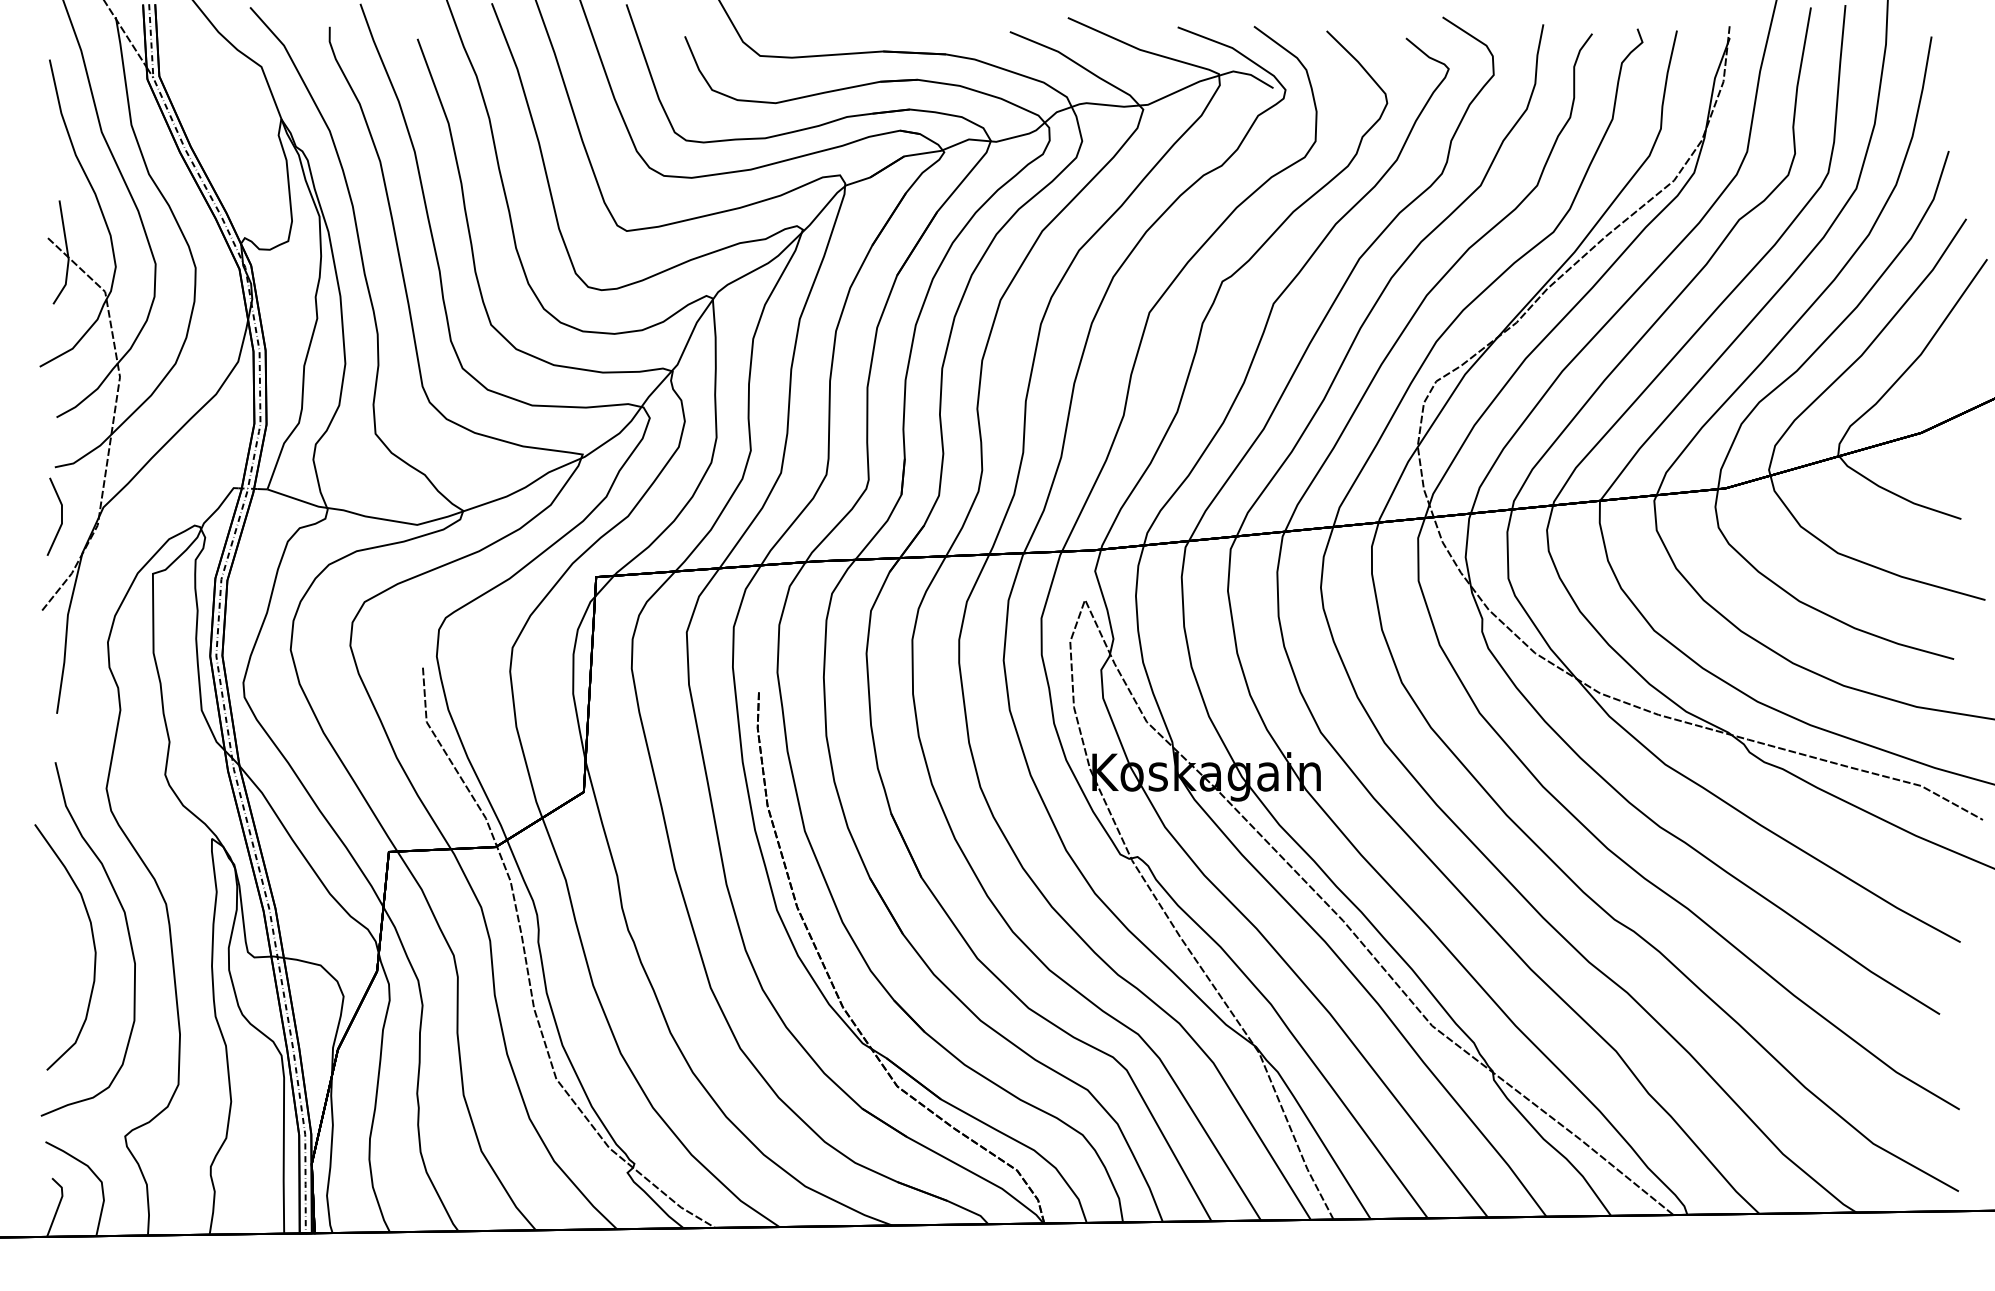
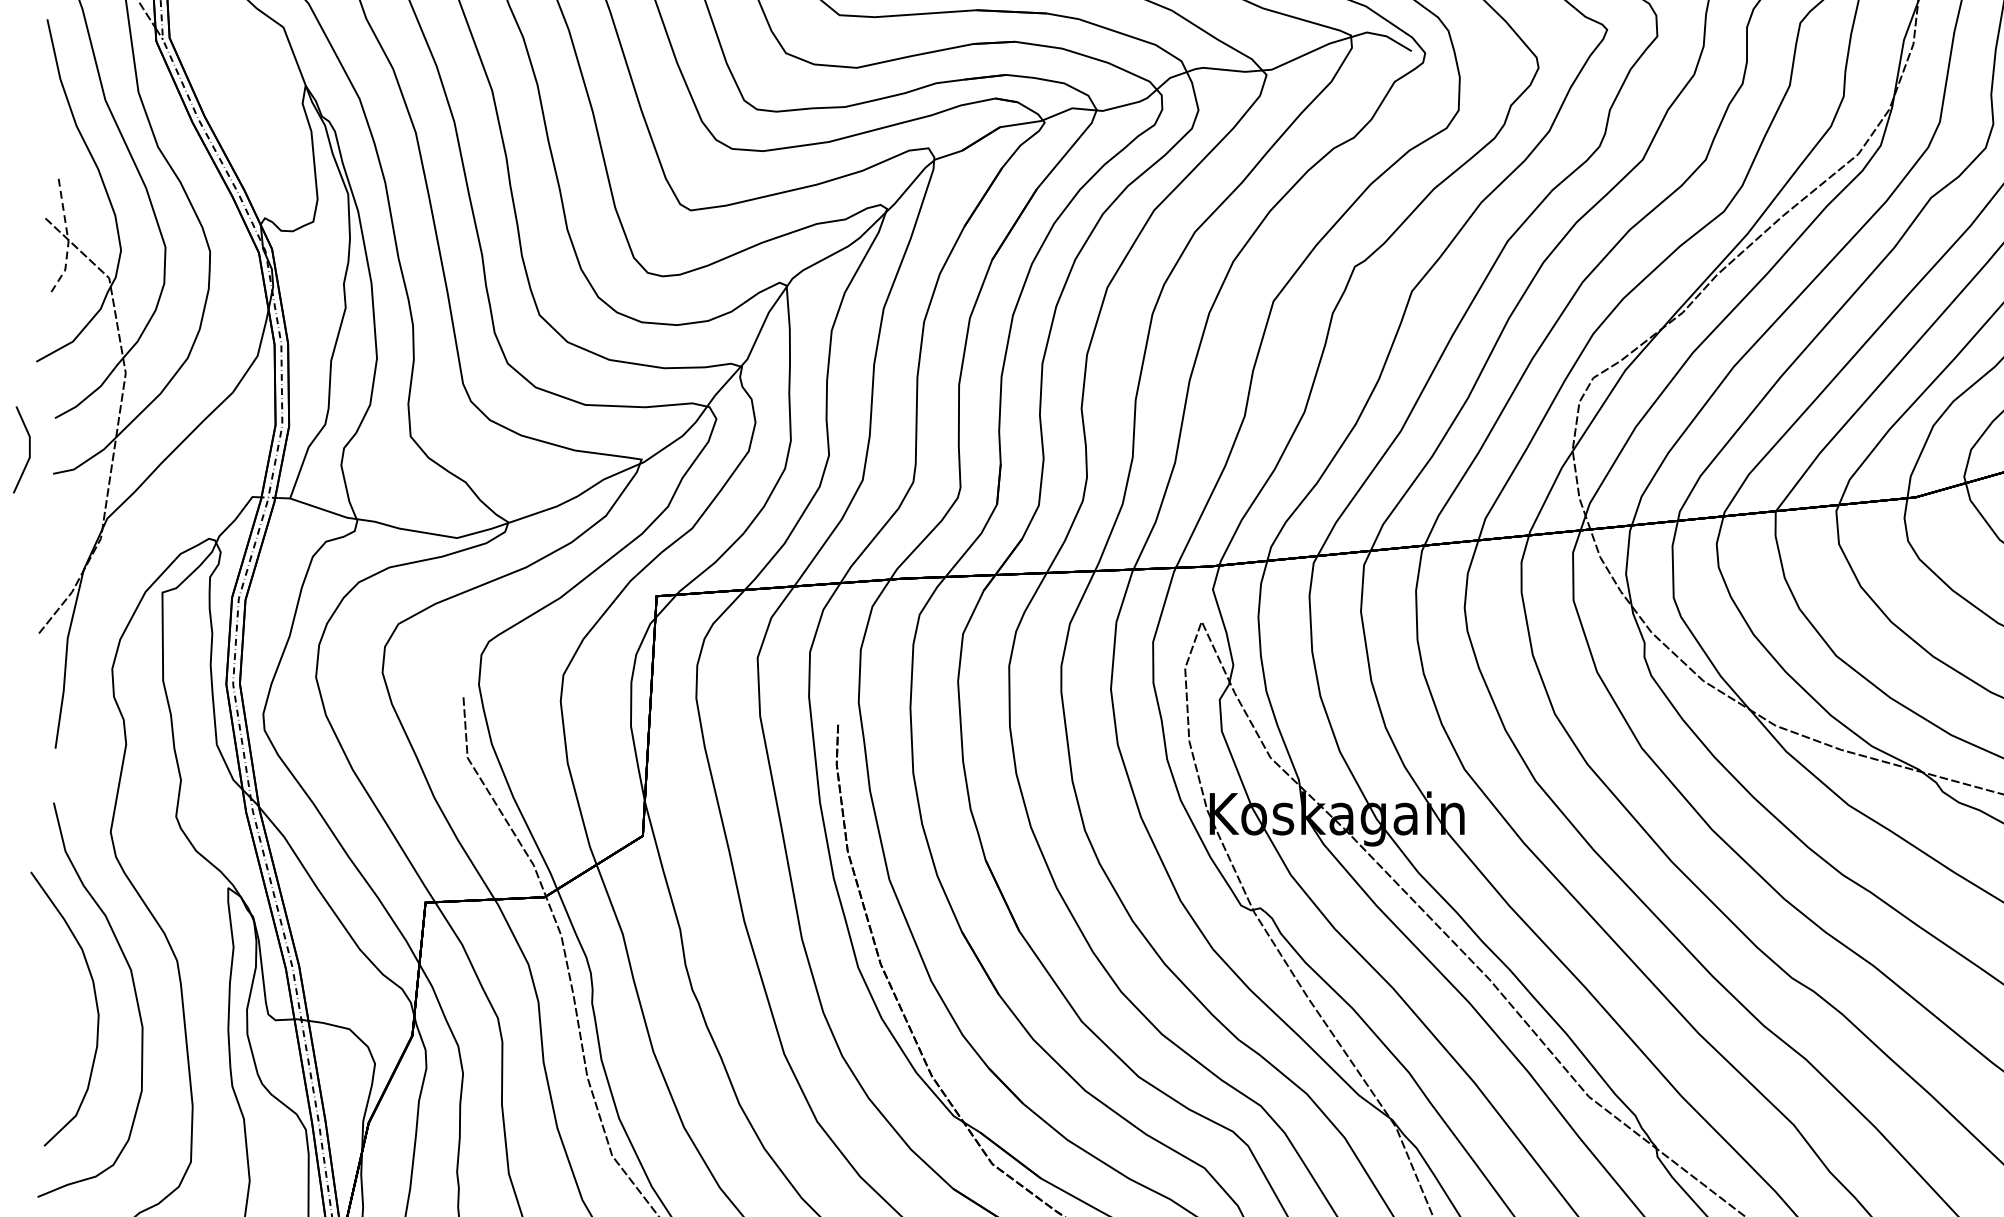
line: (68, 255) -> (68, 237), solid -> dashed
line: (61, 516) -> (29, 449), moved

